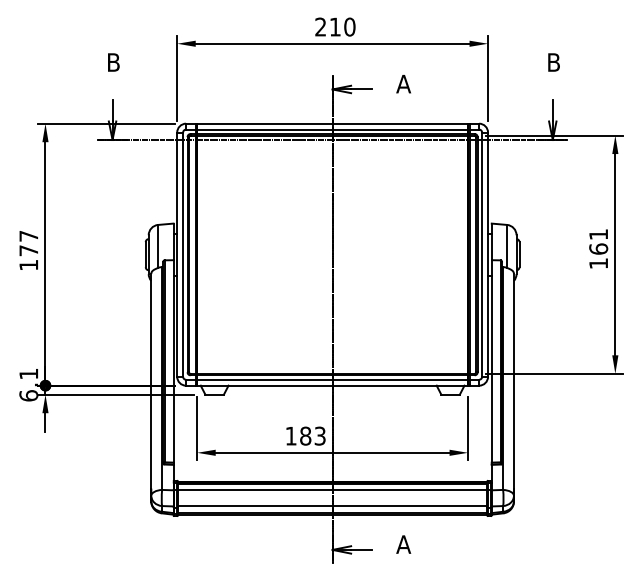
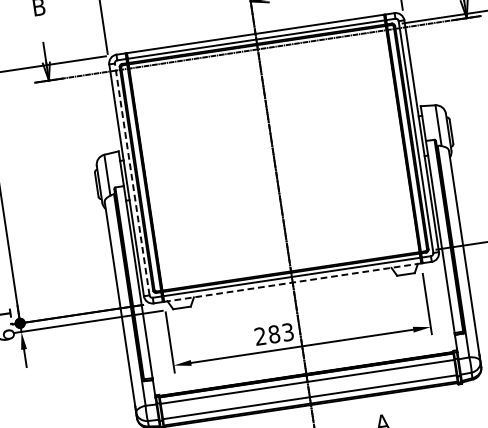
line: (183, 254) -> (132, 179), solid -> dashed
line: (332, 385) -> (292, 282), solid -> dashed
text: (290, 435) -> (259, 335), 183 -> 283

